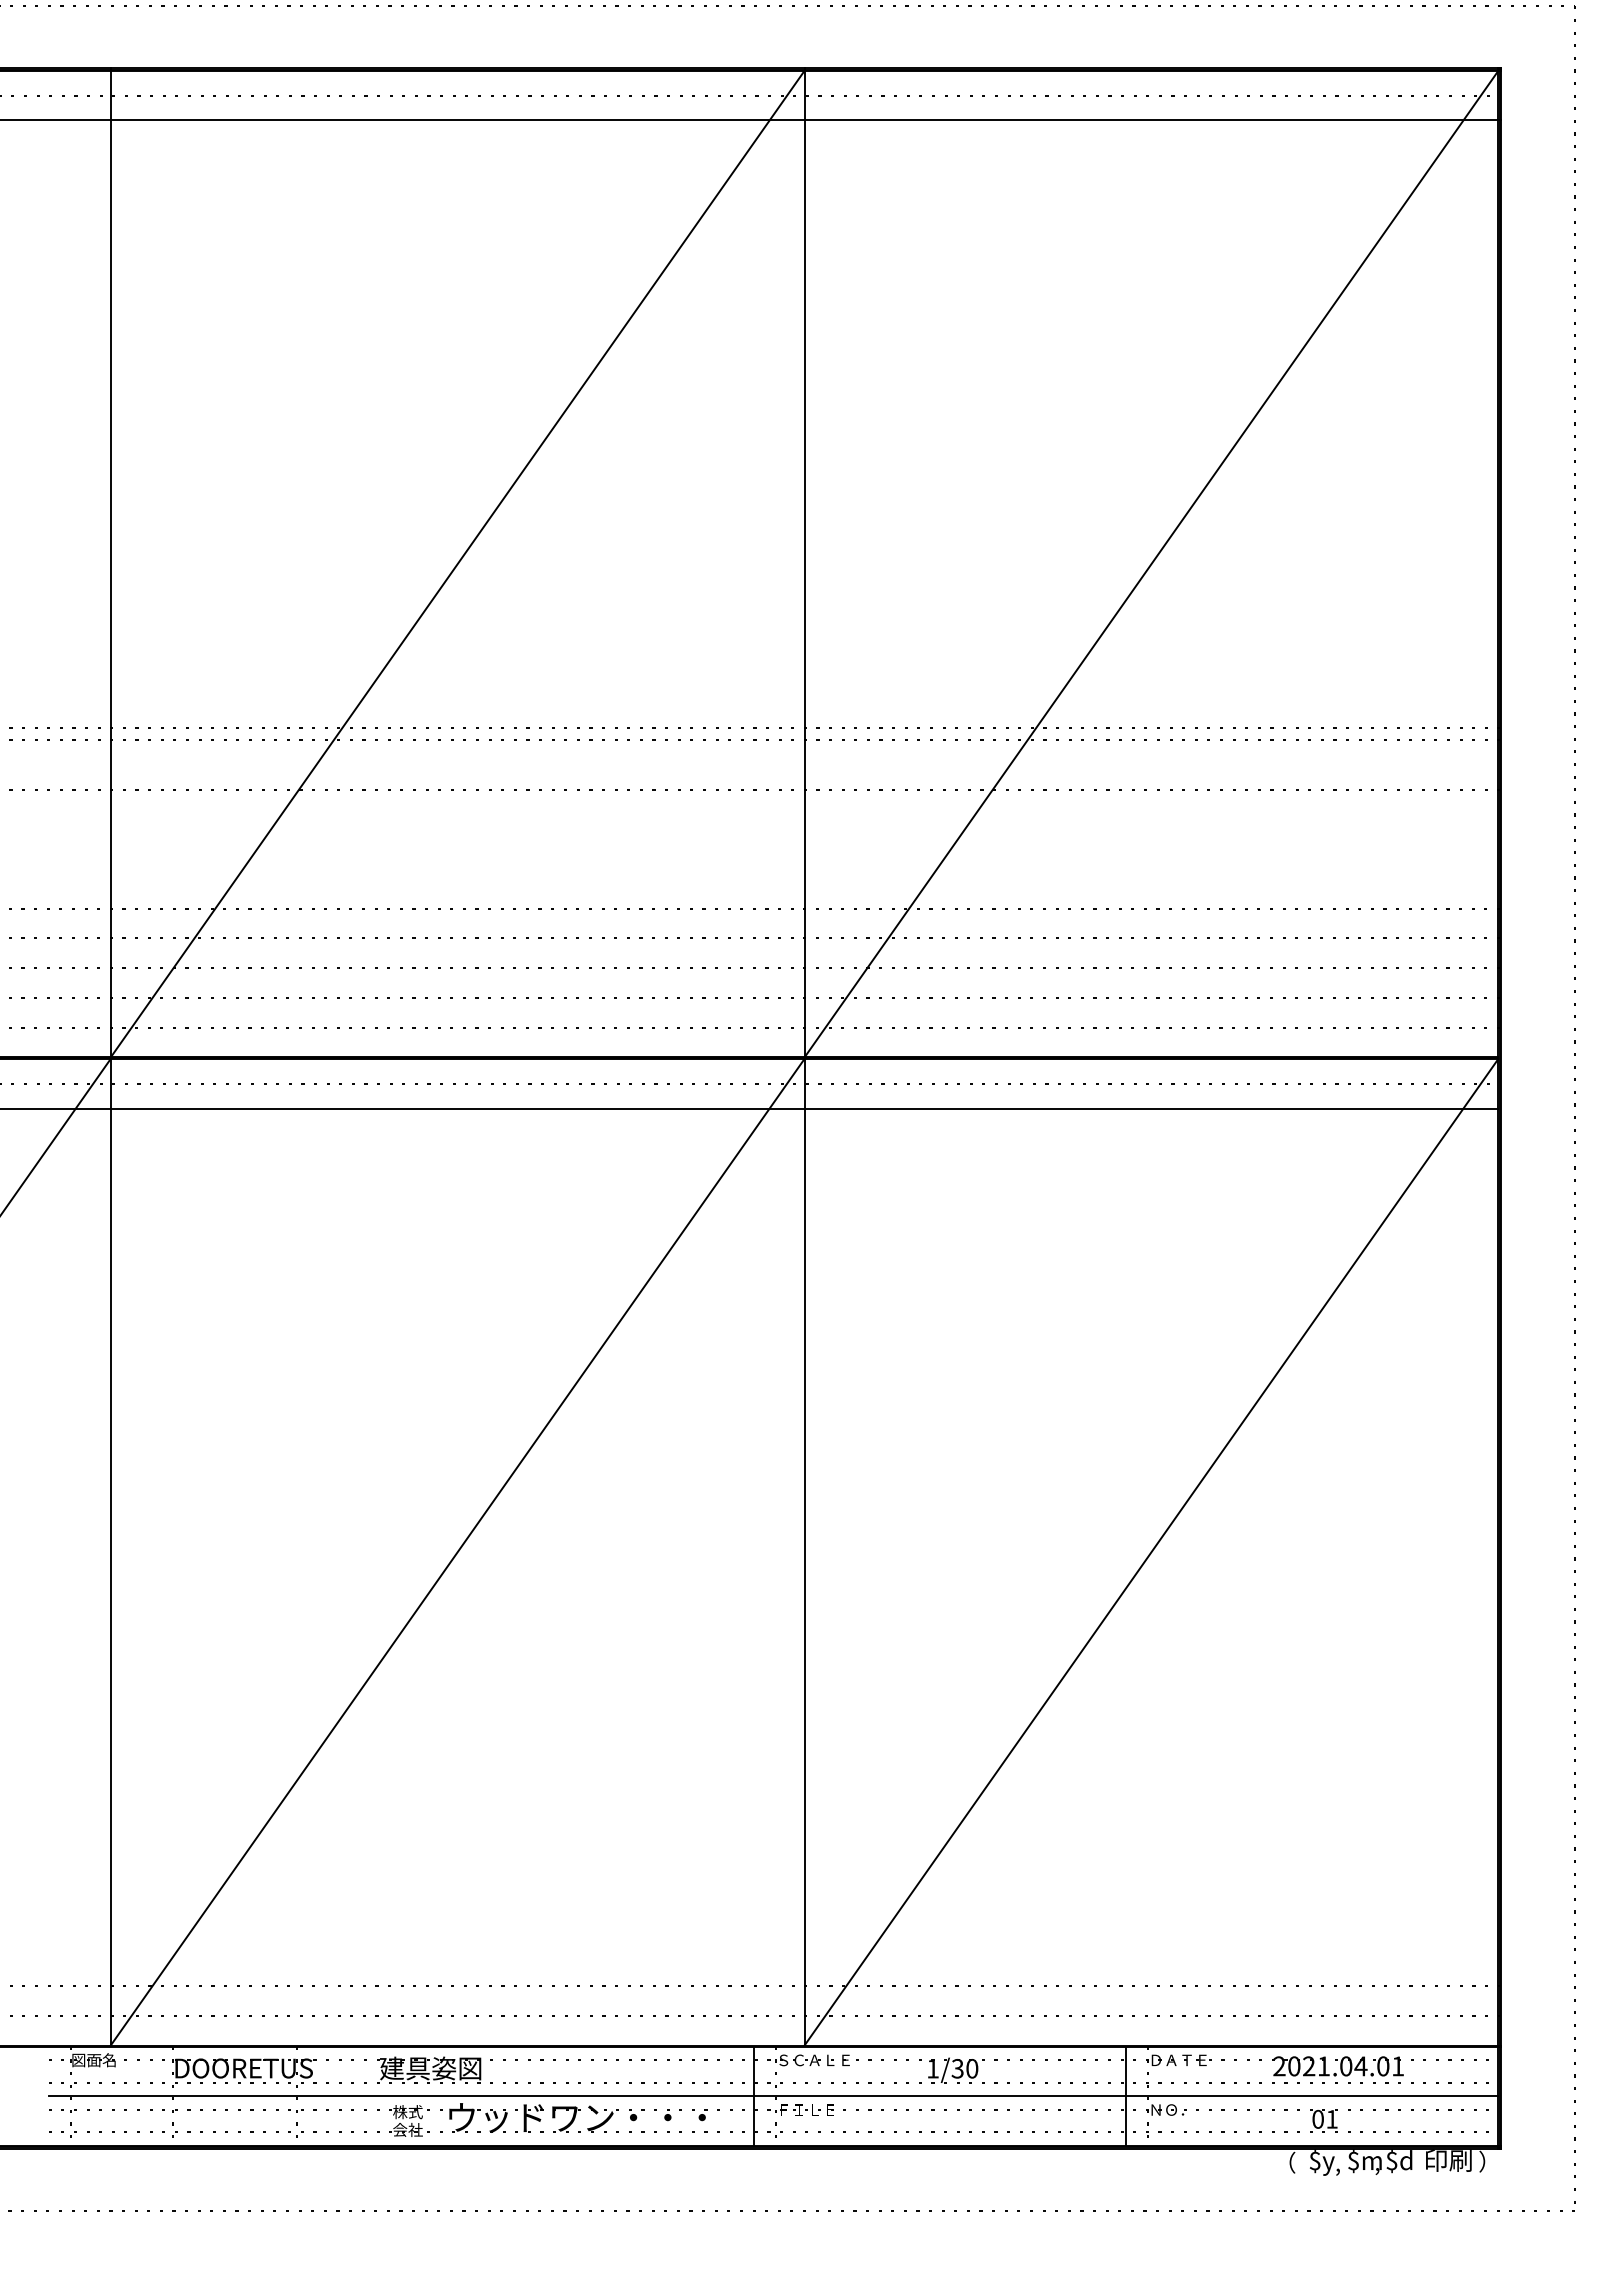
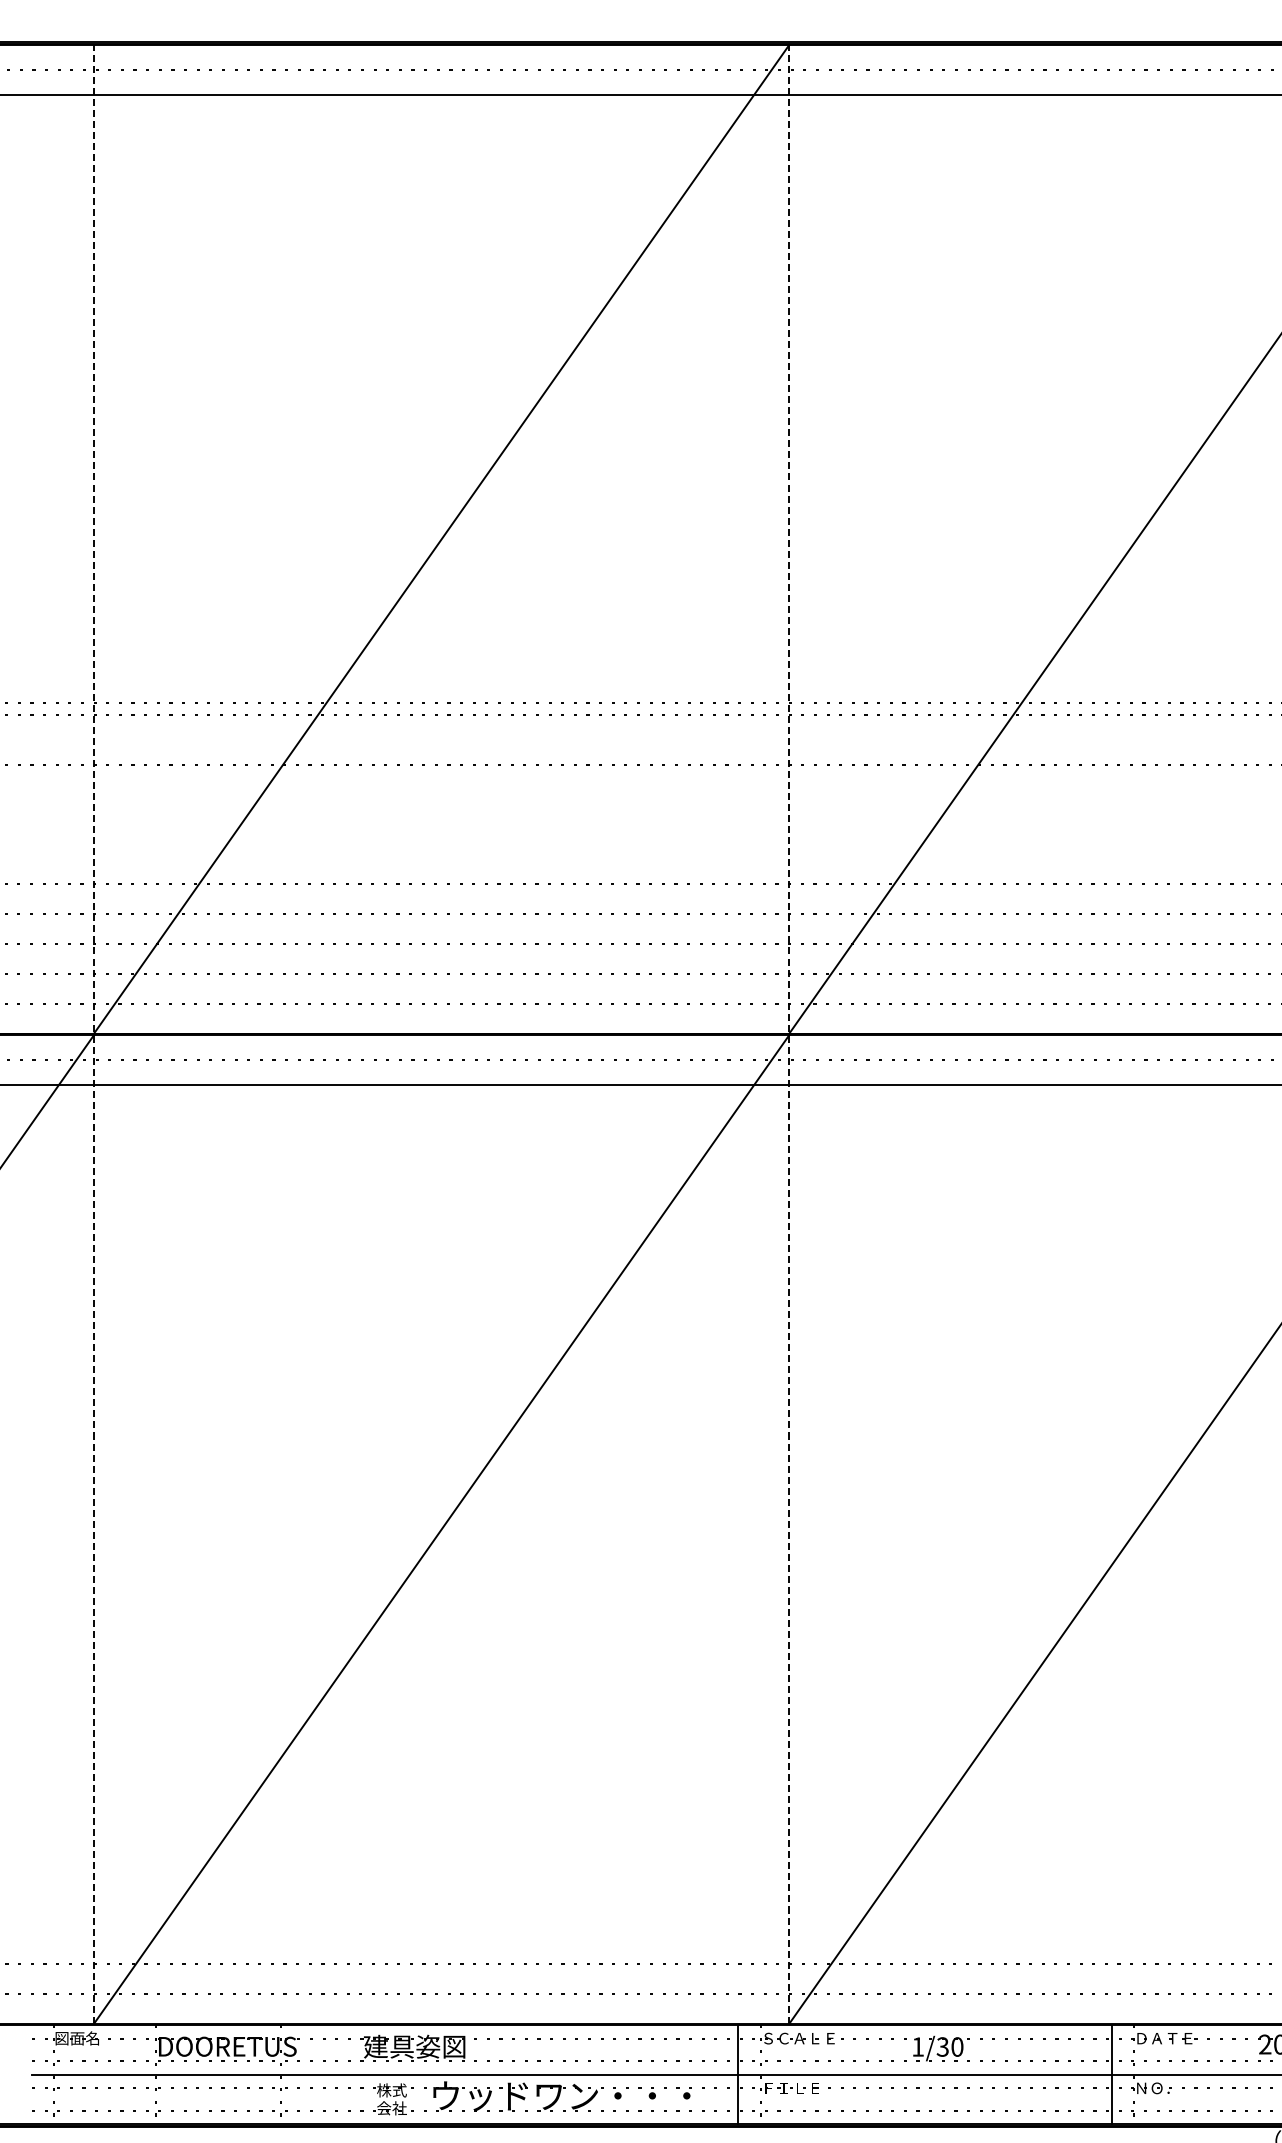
line: (110, 1056) -> (93, 1032), solid -> dashed
line: (804, 1056) -> (789, 1032), solid -> dashed

